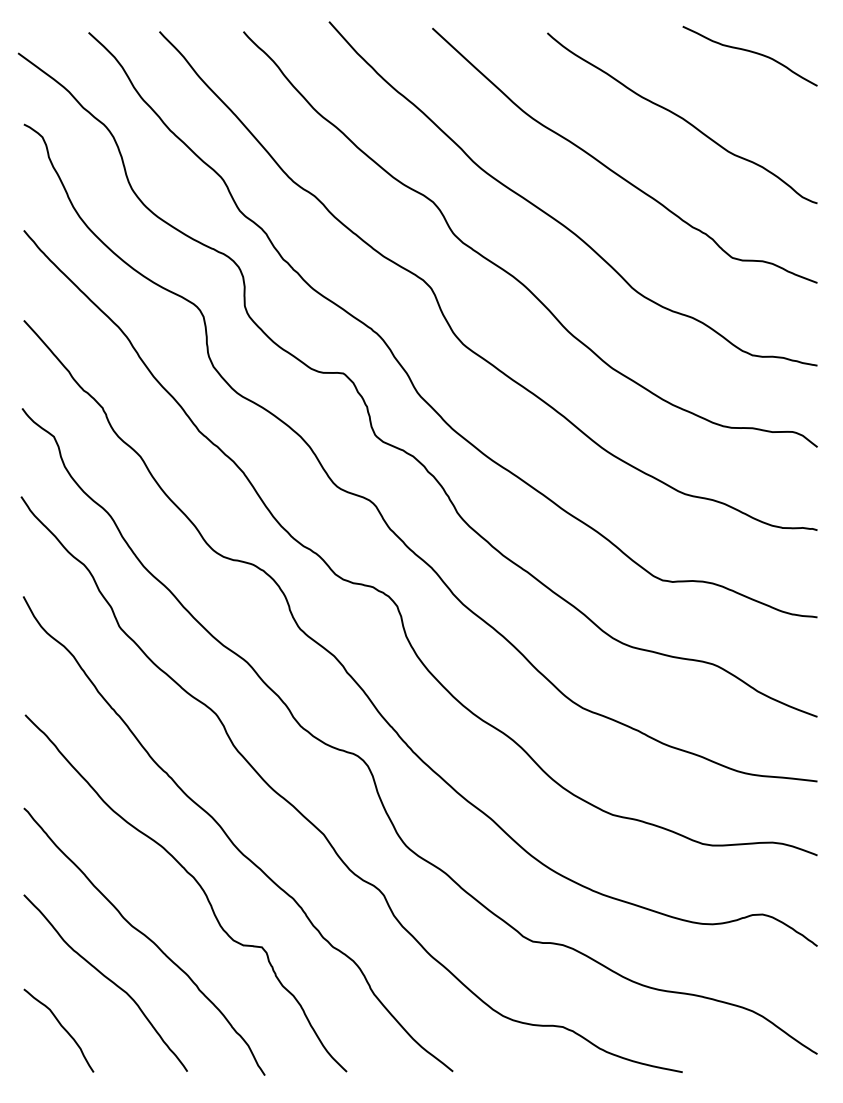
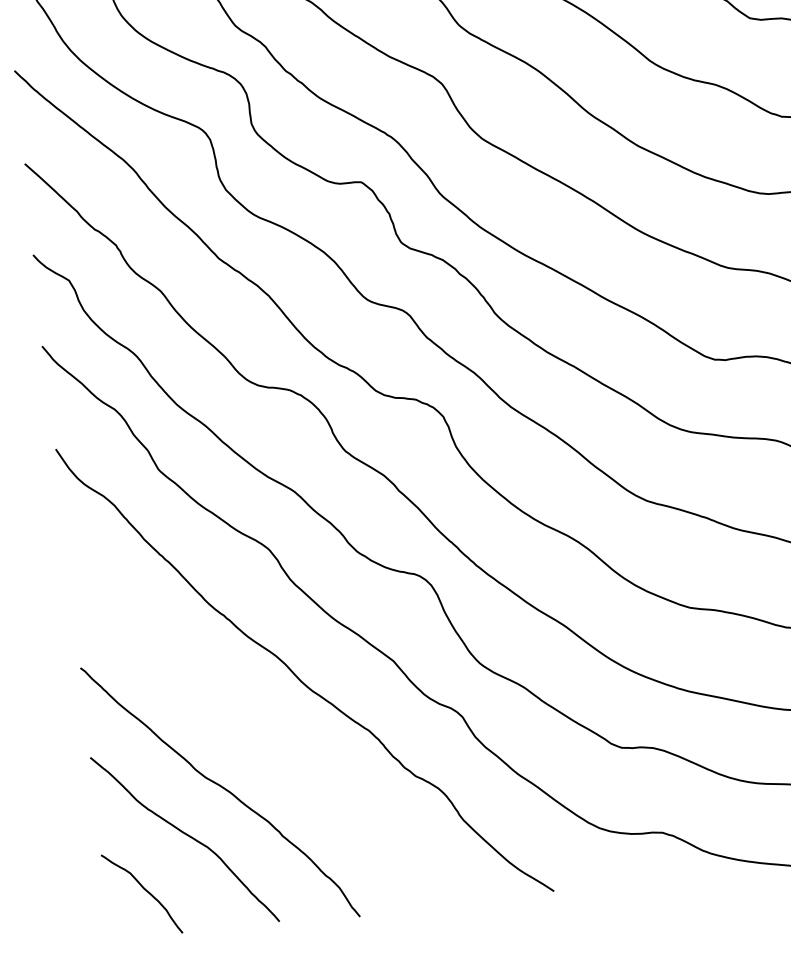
curve: (197, 884) -> (268, 727), removed

